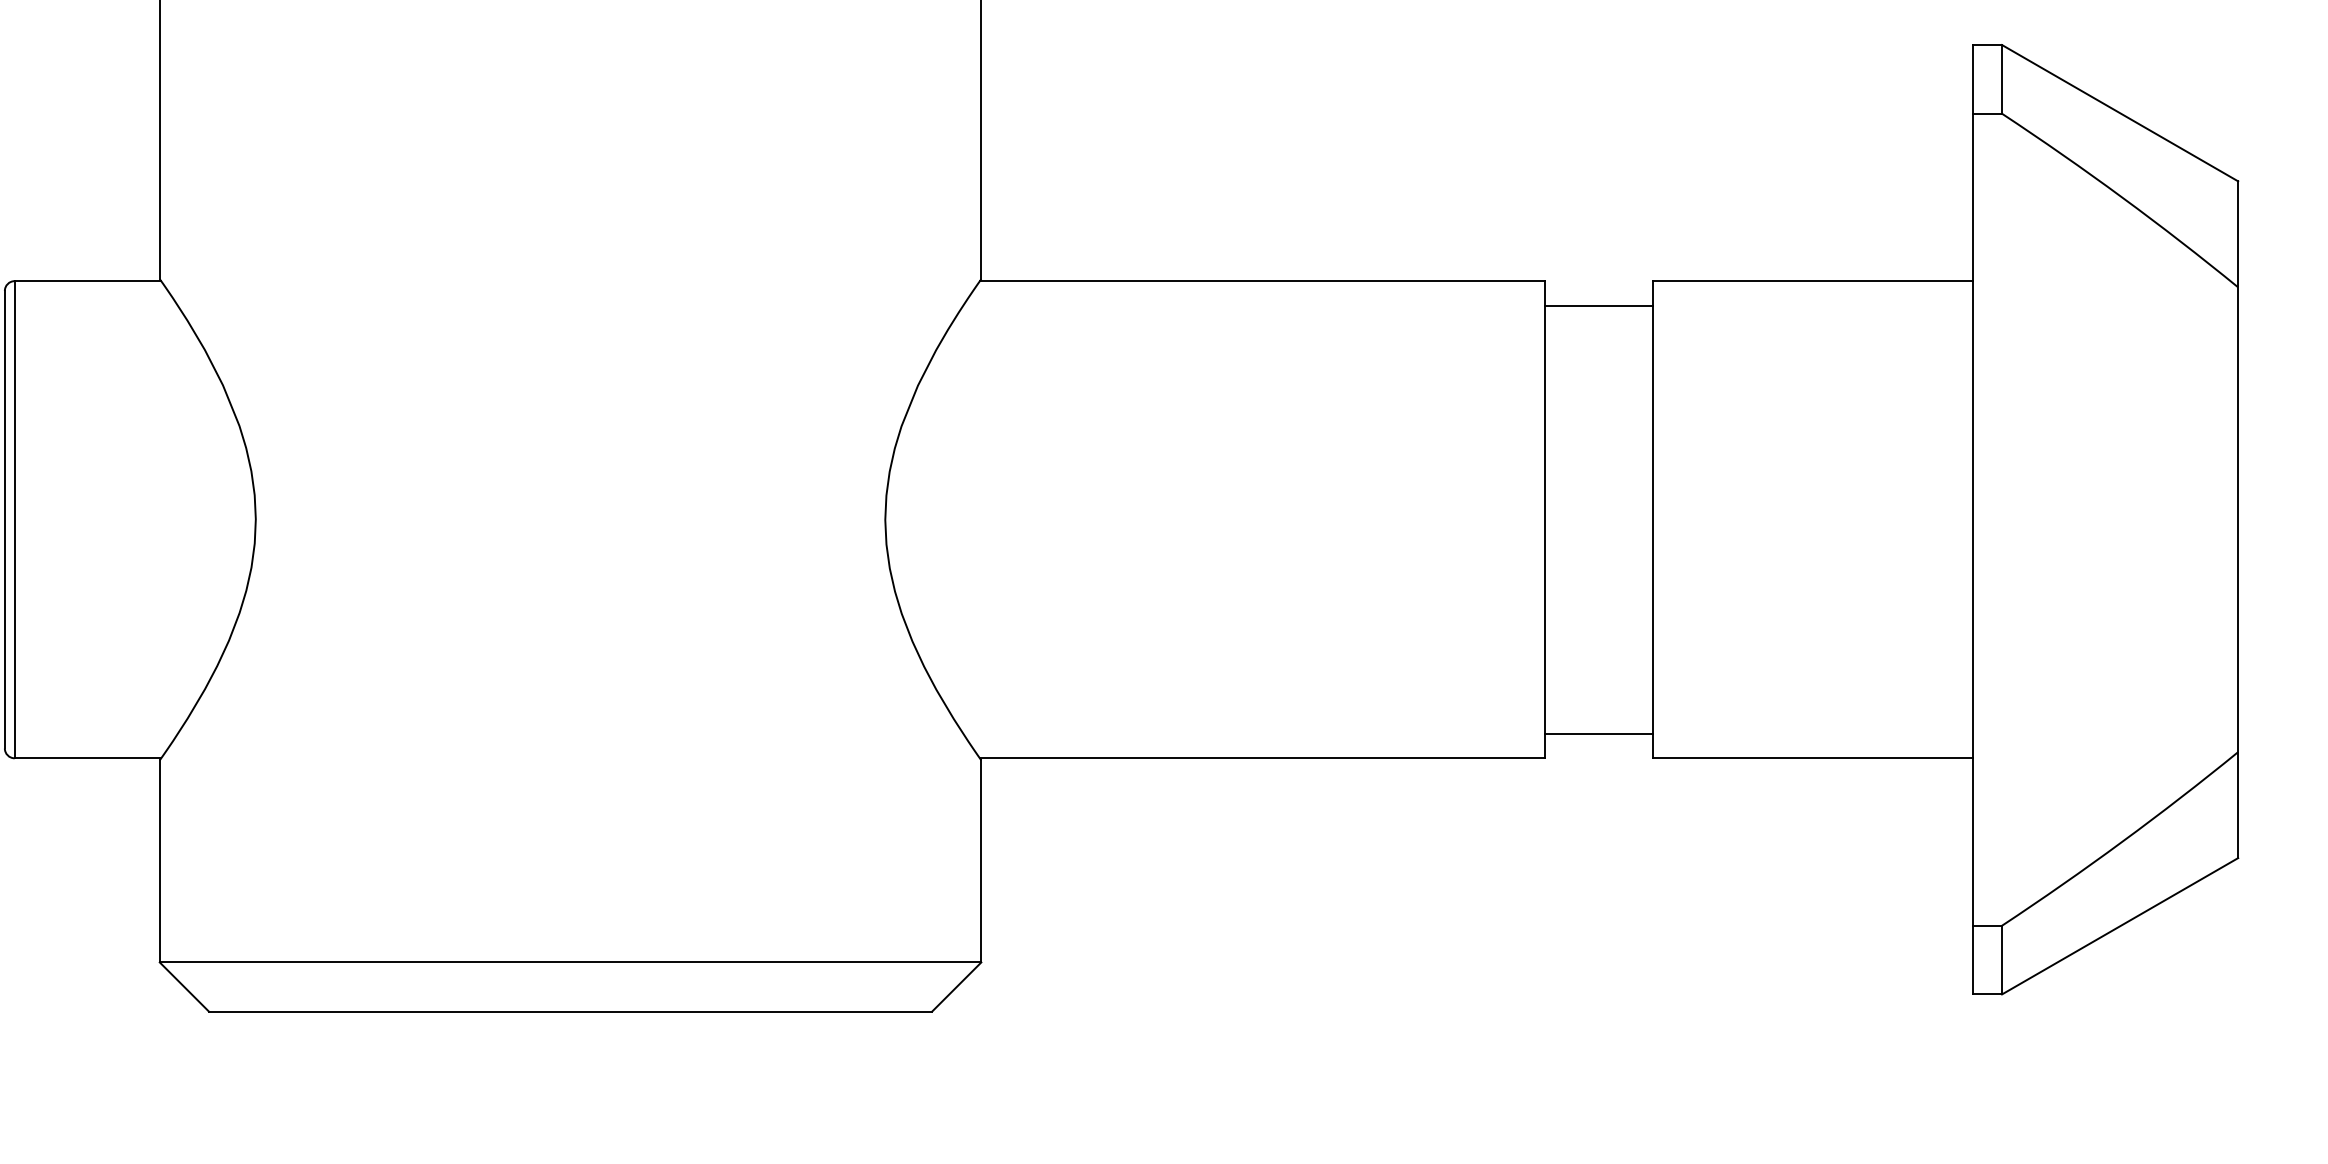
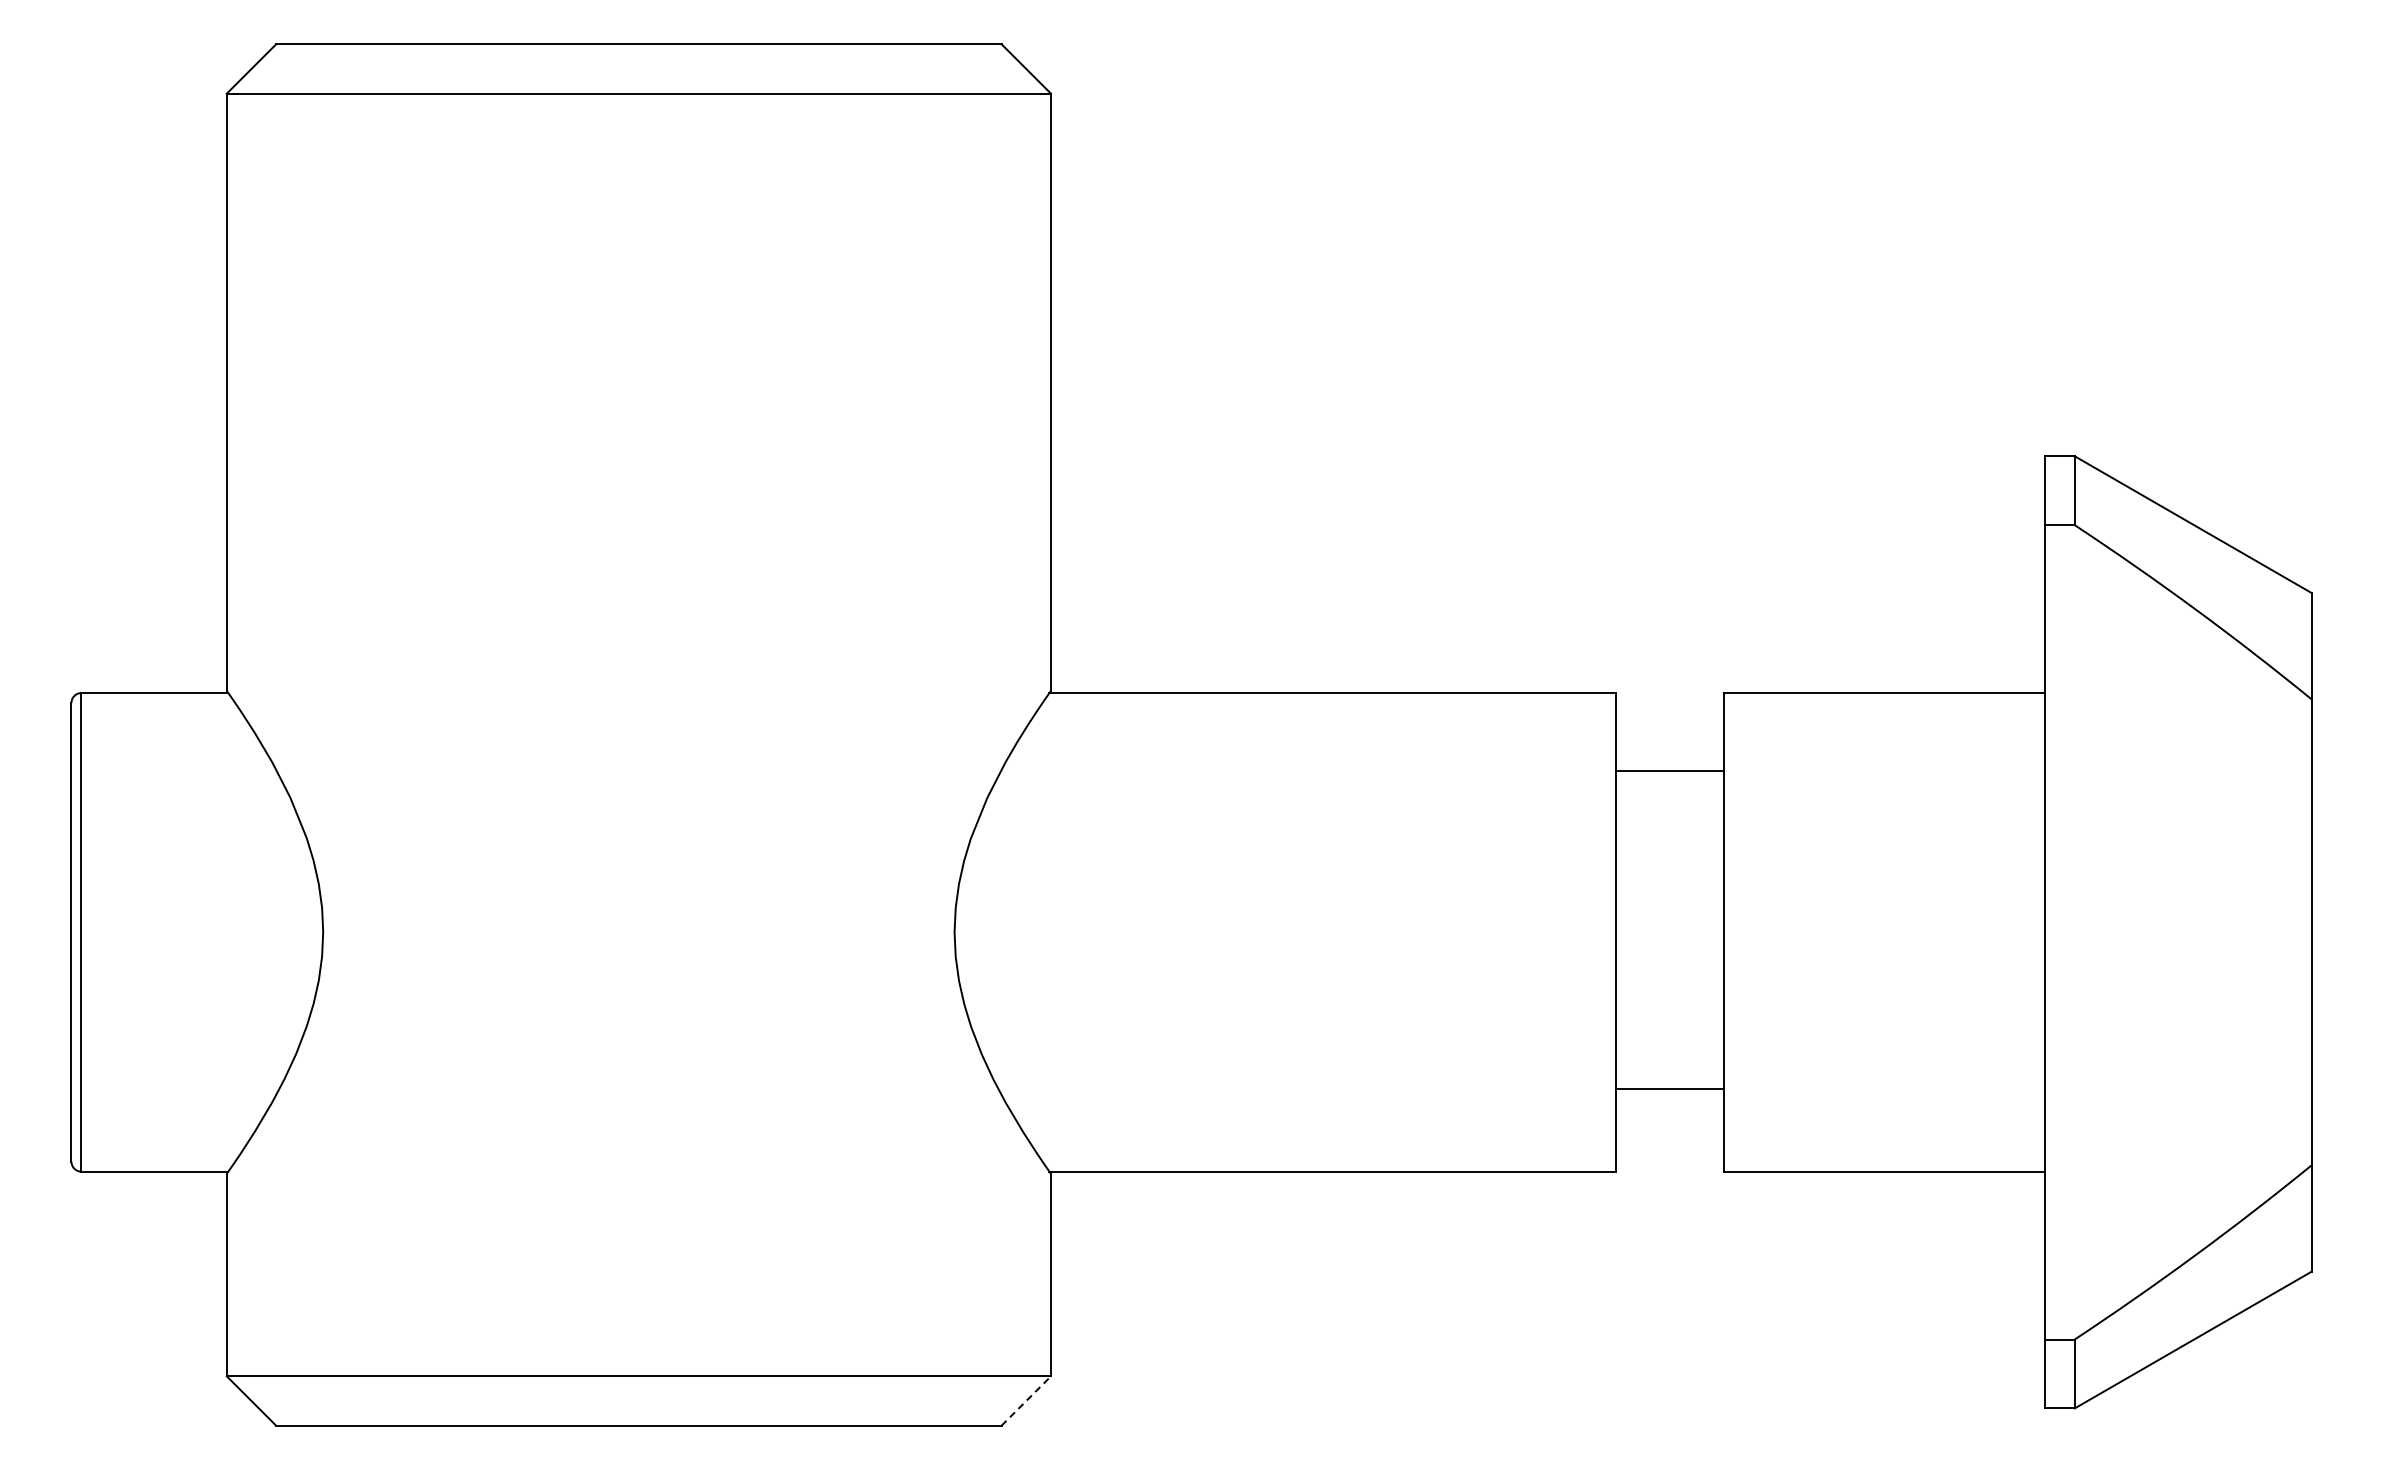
line: (1598, 305) -> (1669, 770), moved
line: (1598, 733) -> (1669, 1088), moved
line: (957, 987) -> (1026, 1401), solid -> dashed

